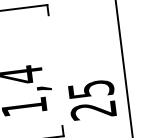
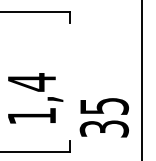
text: (93, 110) -> (104, 128), 25 -> 35

